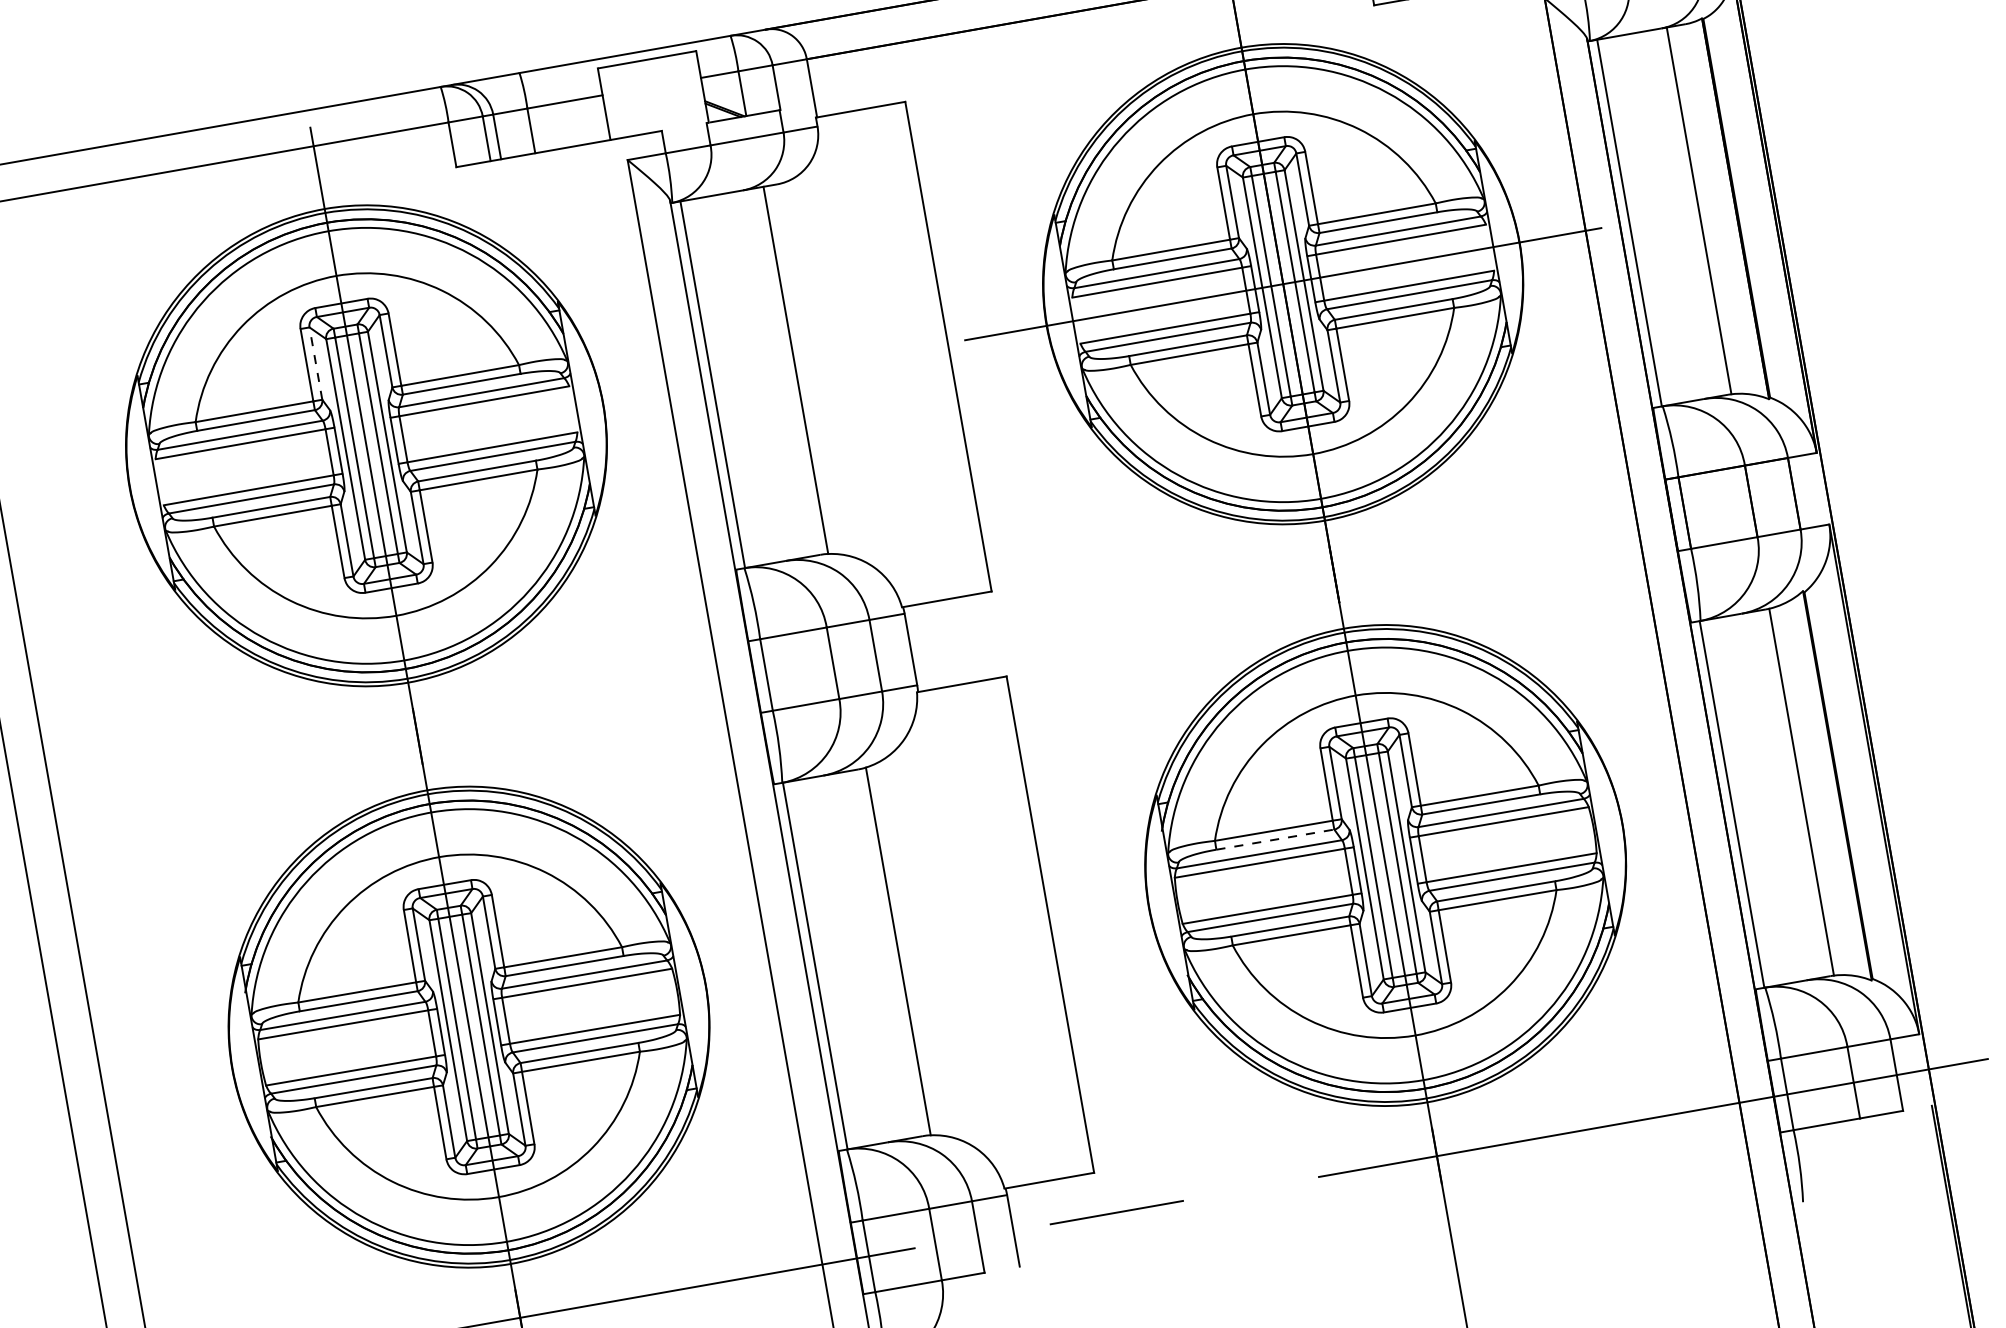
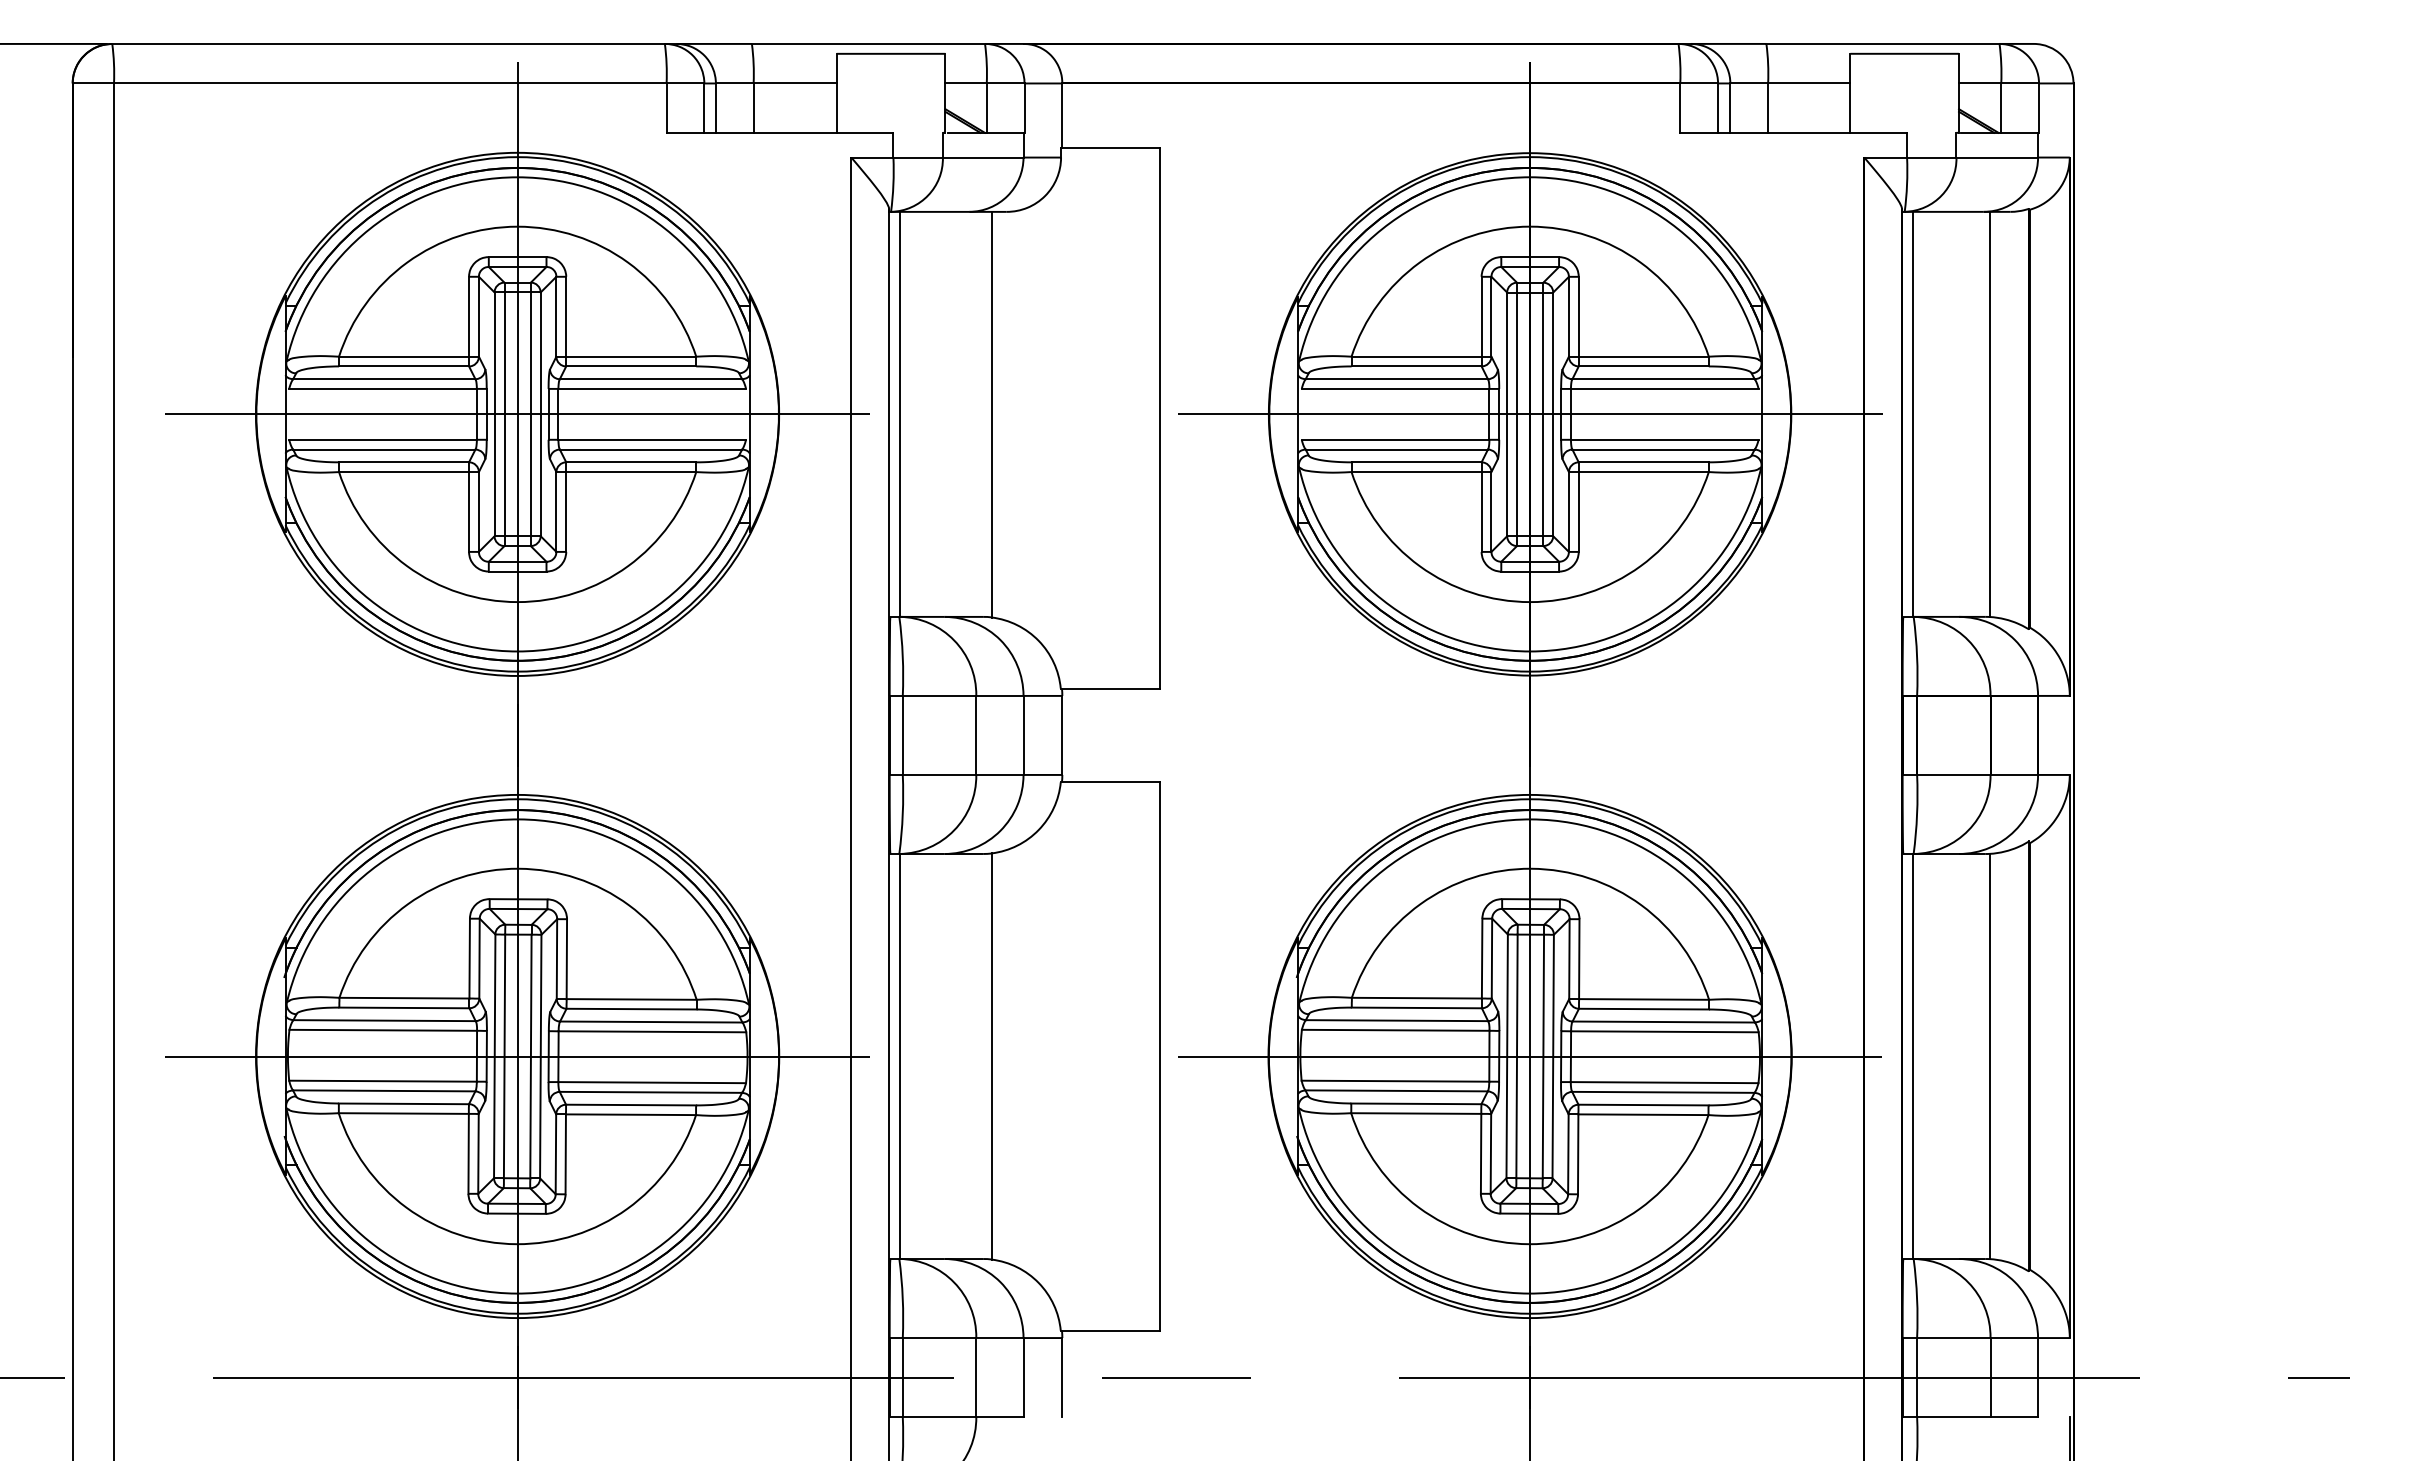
line: (315, 363) -> (478, 316), dashed -> solid
line: (366, 445) -> (517, 414), added
line: (1275, 839) -> (1417, 1007), dashed -> solid
line: (1385, 865) -> (1529, 1056), added
line: (468, 1027) -> (517, 1056), added

